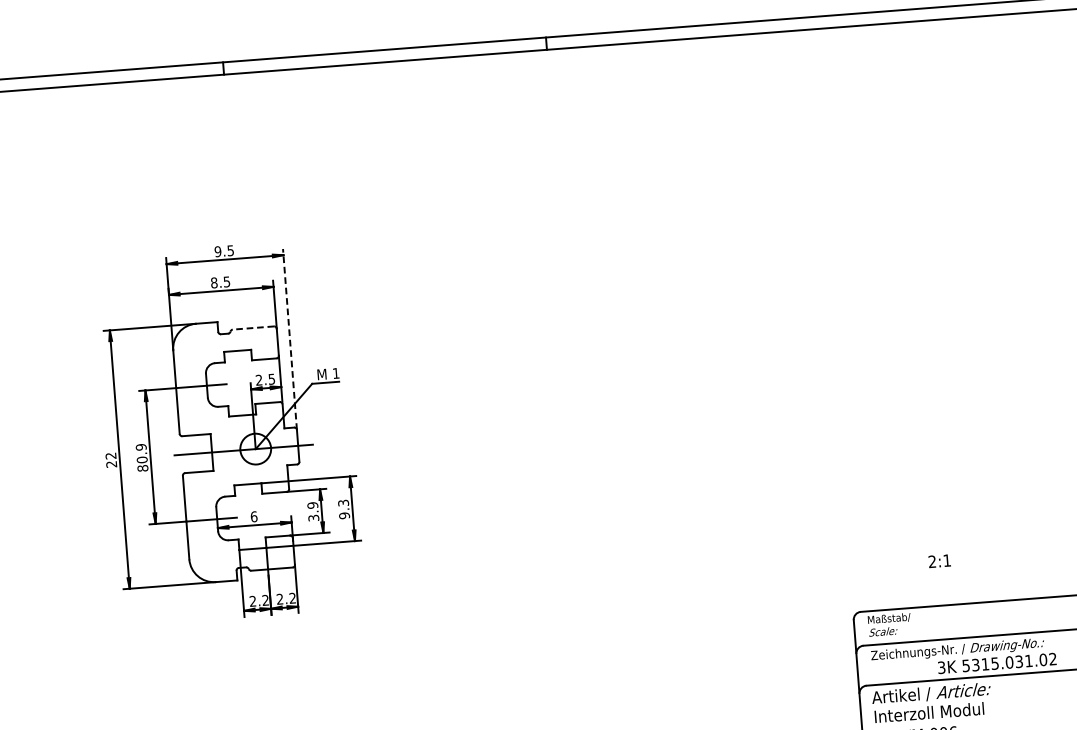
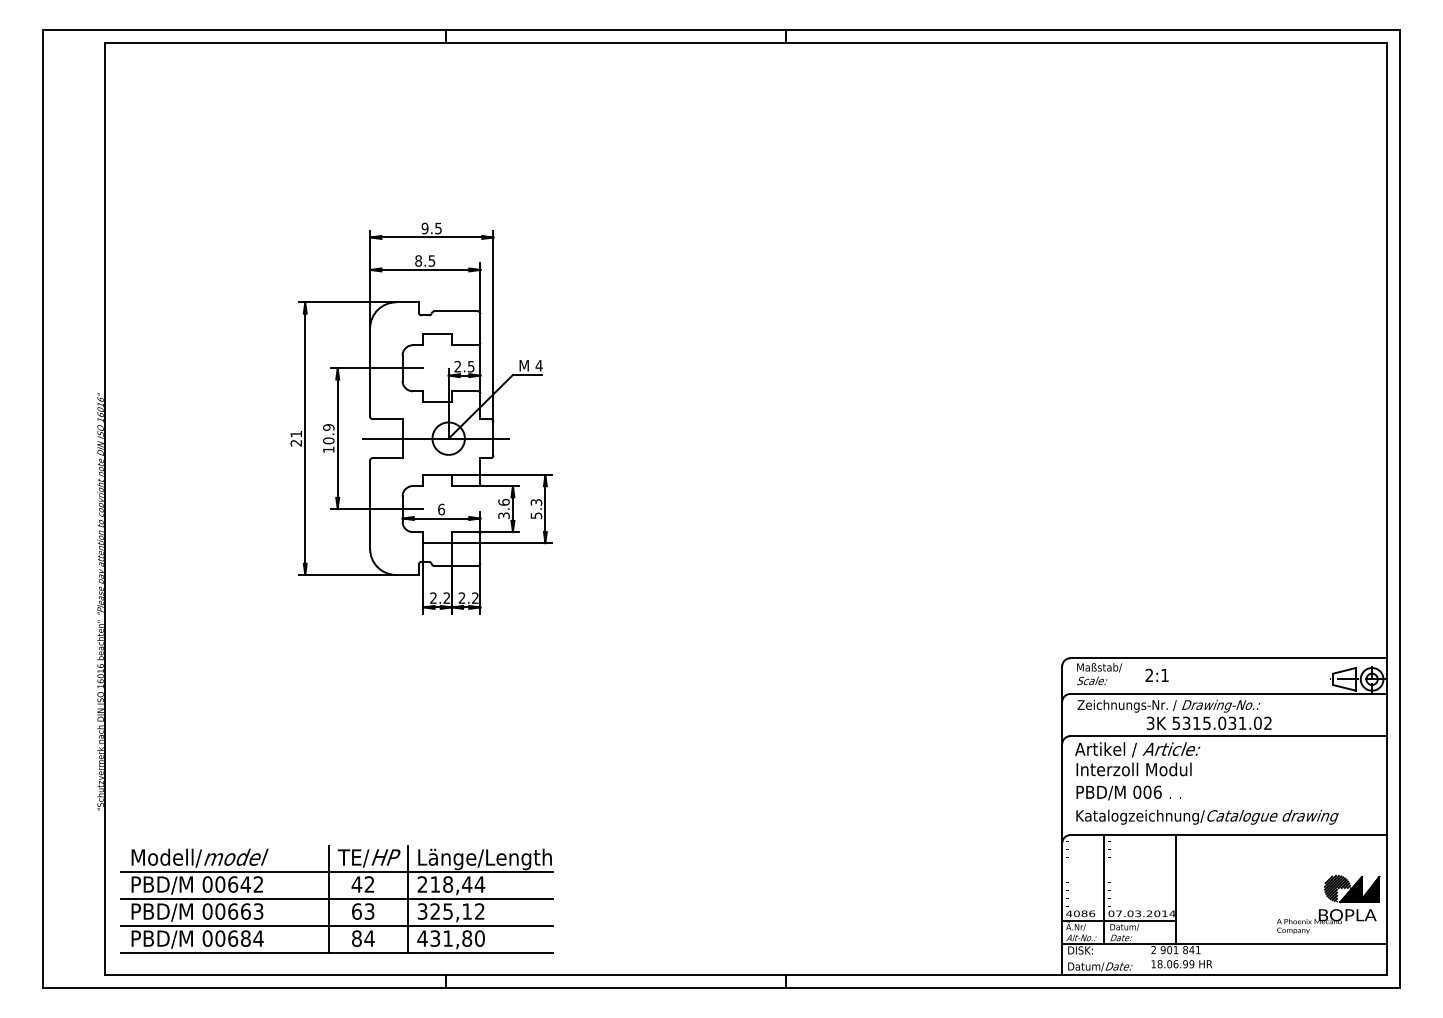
line: (253, 328) -> (456, 311), dashed -> solid
line: (289, 338) -> (493, 325), dashed -> solid
text: (335, 373) -> (538, 365), 1 -> 4
text: (110, 456) -> (295, 434), 22 -> 21
text: (142, 468) -> (328, 449), 80.9 -> 10.9
text: (312, 504) -> (503, 501), 3.9 -> 3.6
text: (343, 515) -> (535, 515), 9.3 -> 5.3
text: (939, 560) -> (1156, 674), moved

